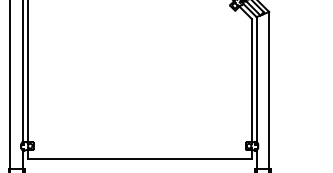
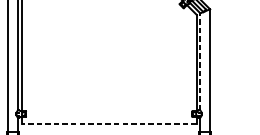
line: (256, 78) -> (200, 61), solid -> dashed
line: (139, 158) -> (108, 123), solid -> dashed

